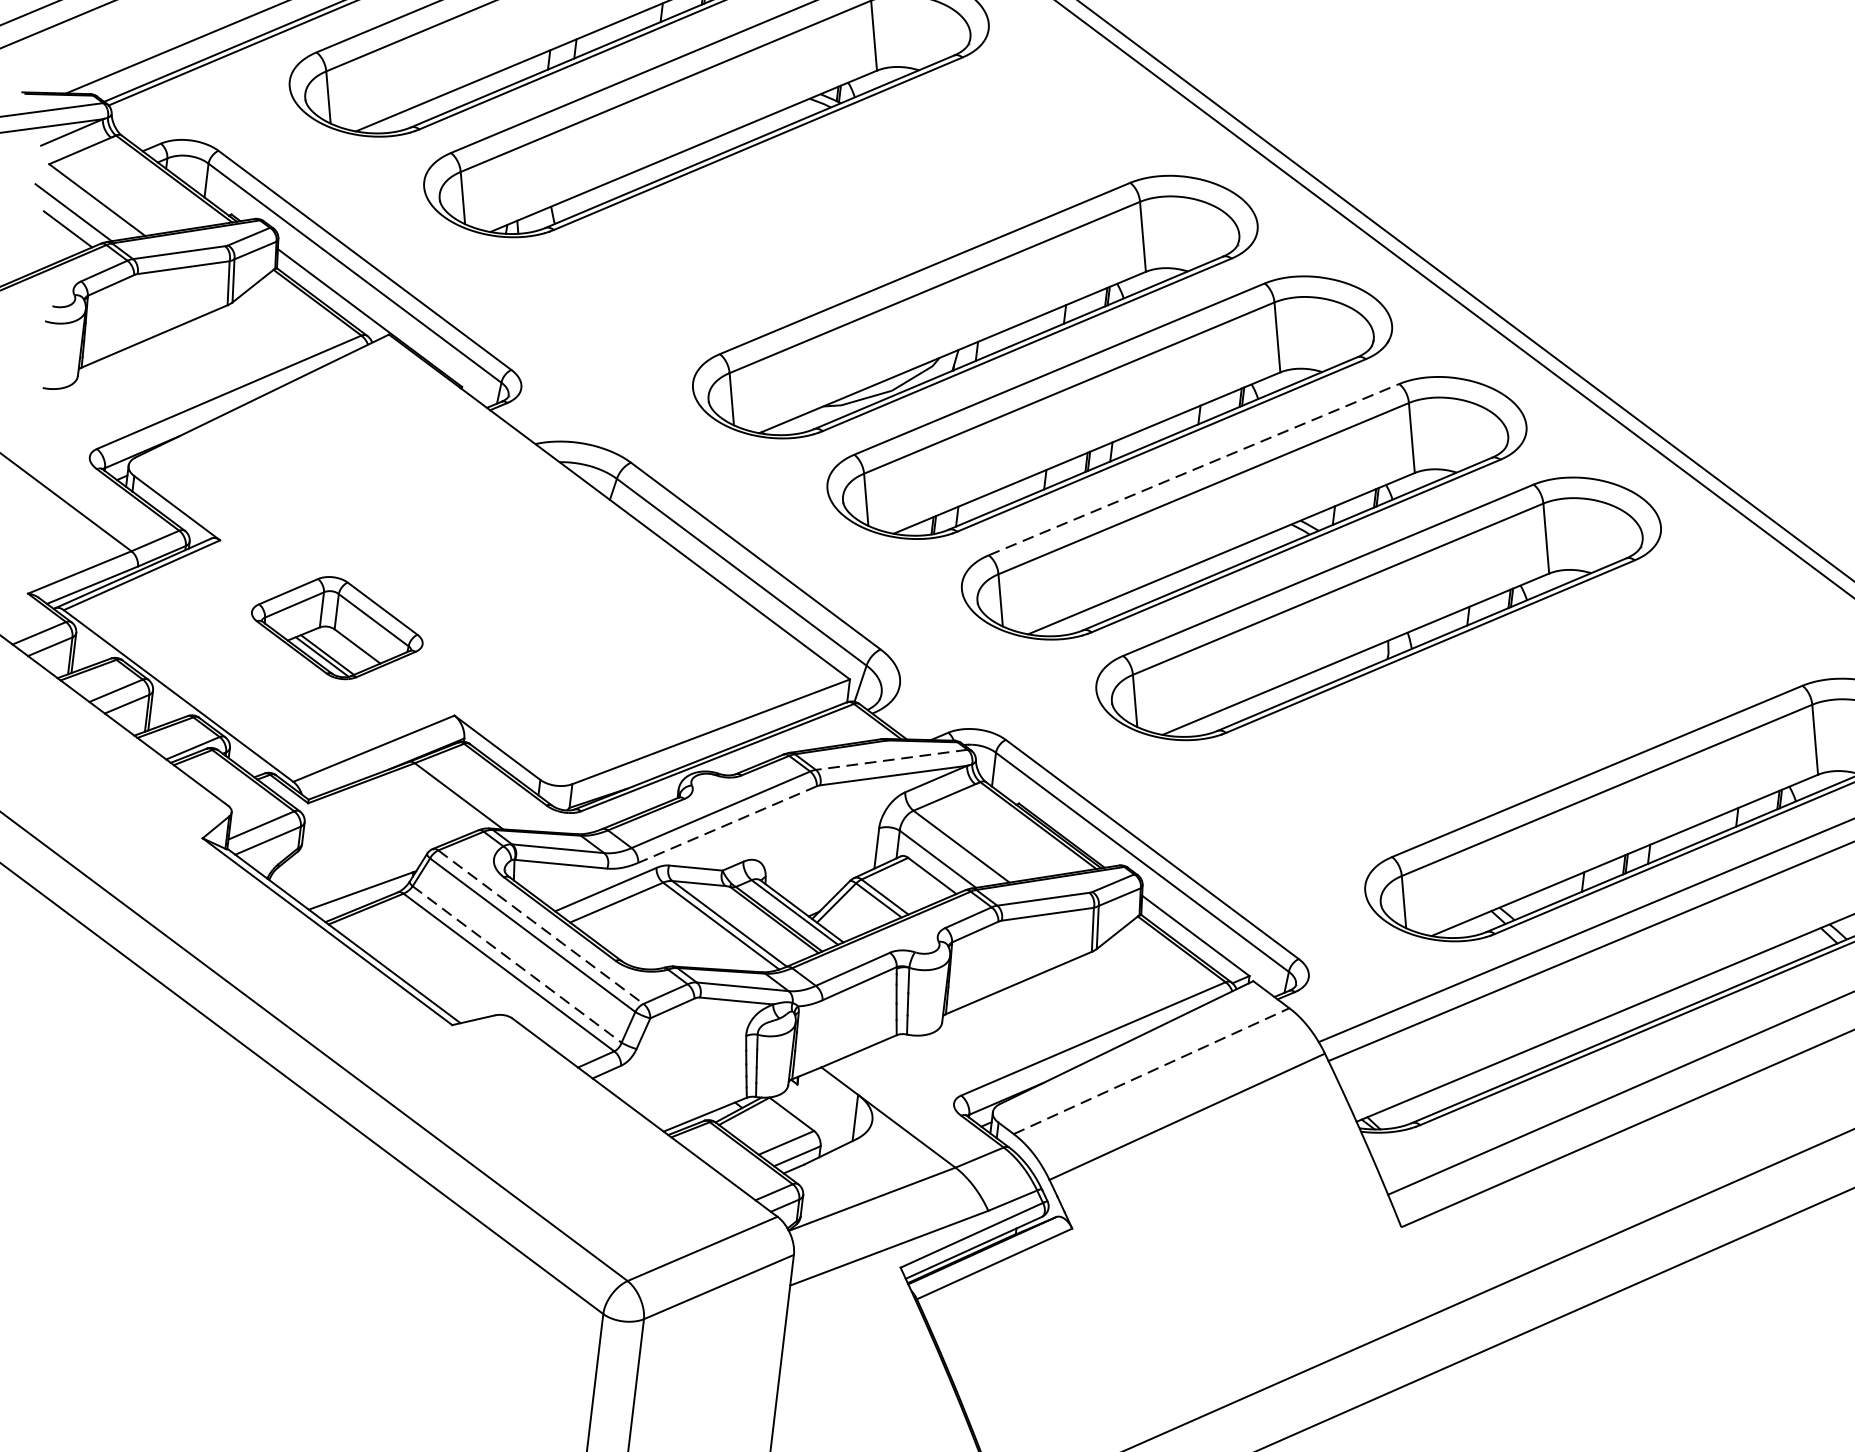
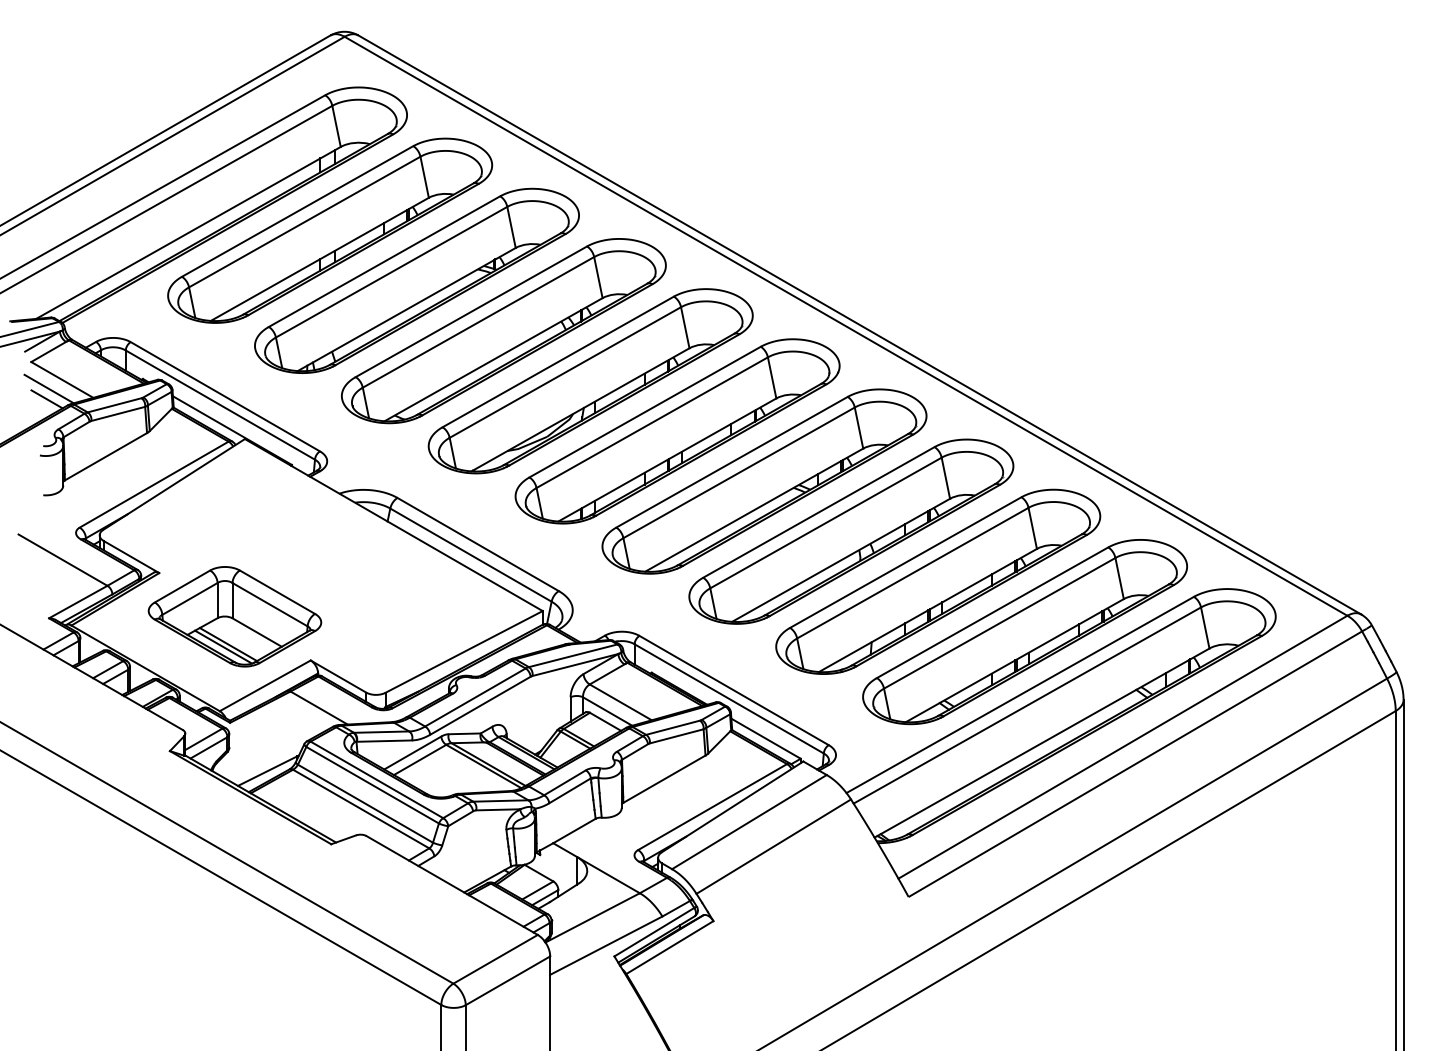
part: (840, 207) -> (503, 331), added
line: (1193, 469) -> (731, 462), dashed -> solid
part: (336, 627) -> (234, 616), size x1.67
part: (1513, 708) -> (938, 581), added
line: (892, 759) -> (573, 655), dashed -> solid
line: (725, 825) -> (479, 706), dashed -> solid
line: (540, 926) -> (376, 779), dashed -> solid
line: (517, 964) -> (365, 803), dashed -> solid
line: (1151, 1071) -> (749, 822), dashed -> solid

